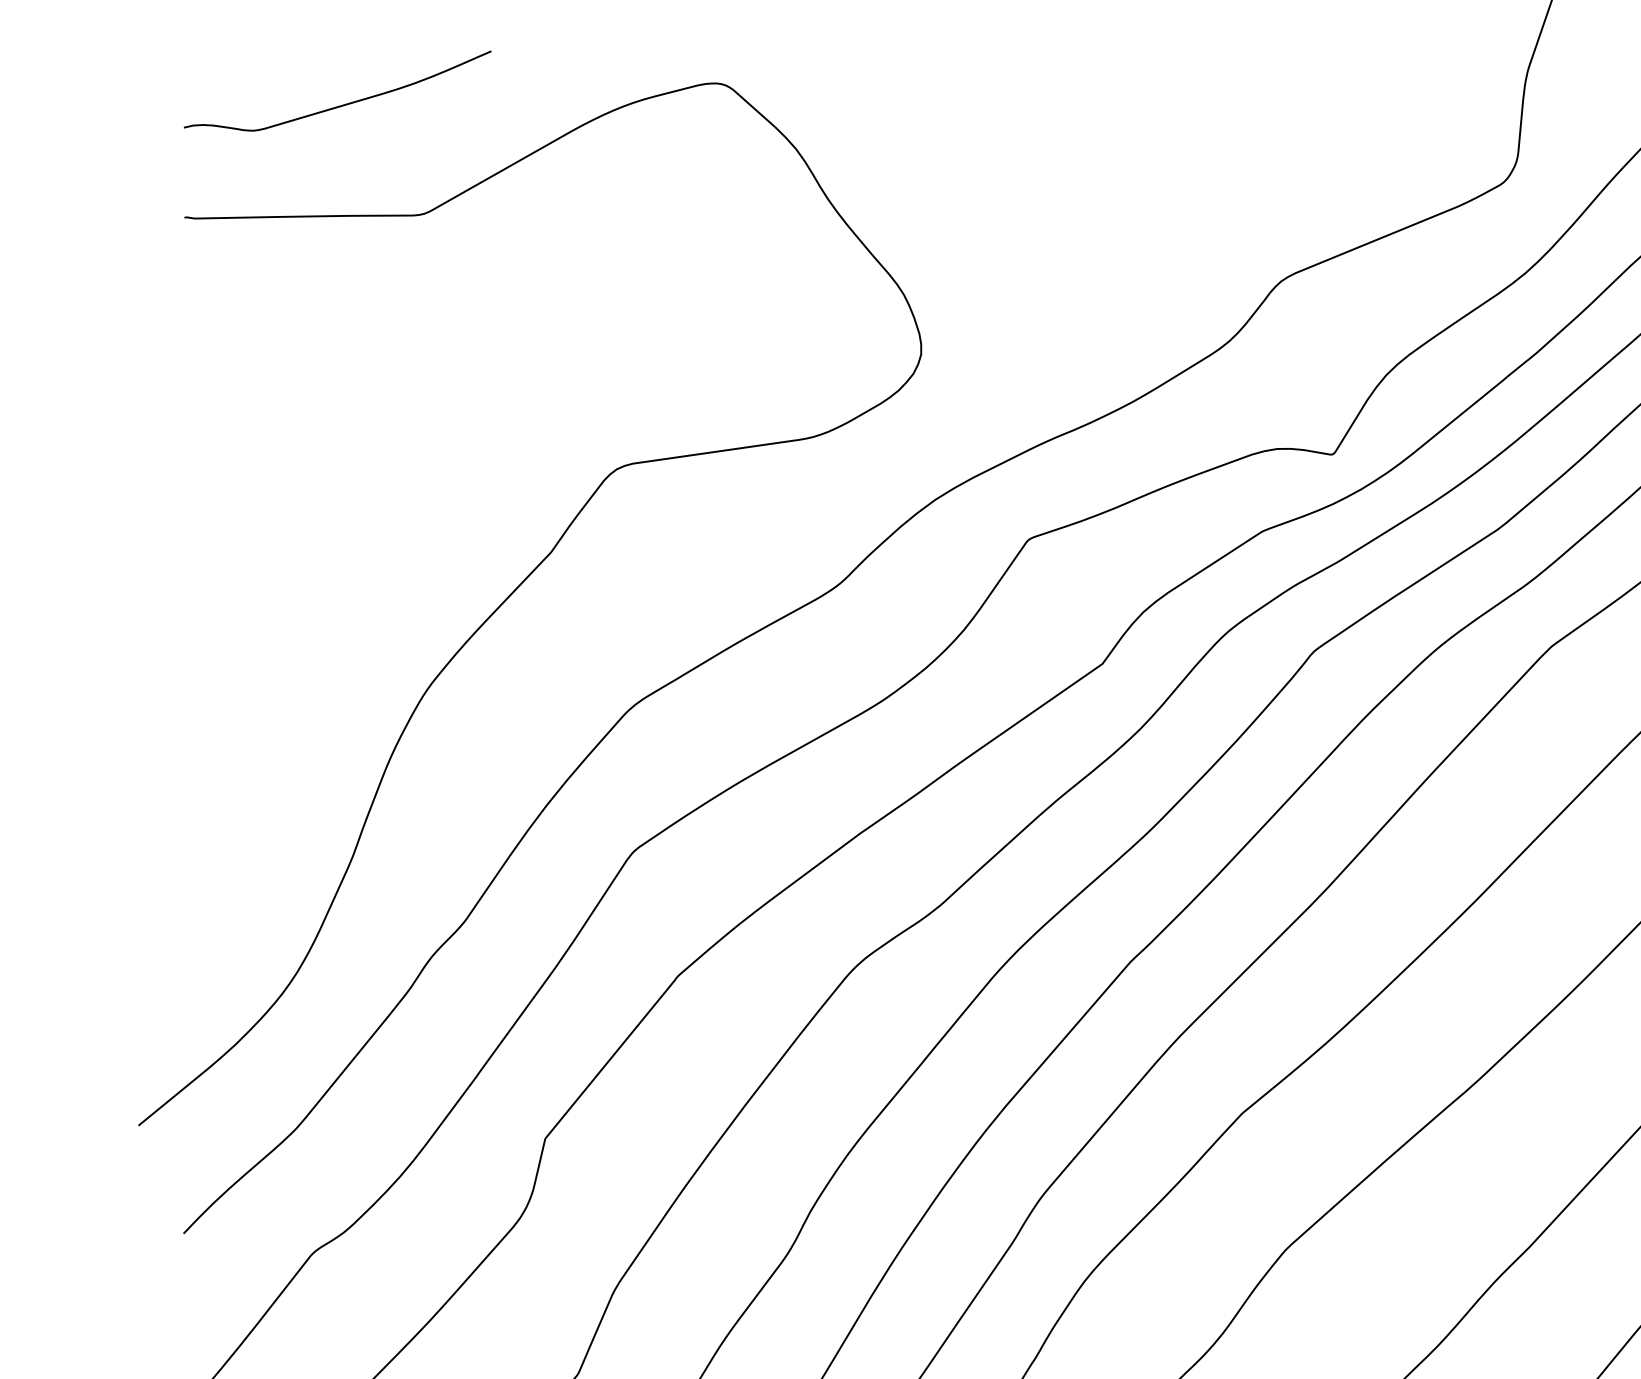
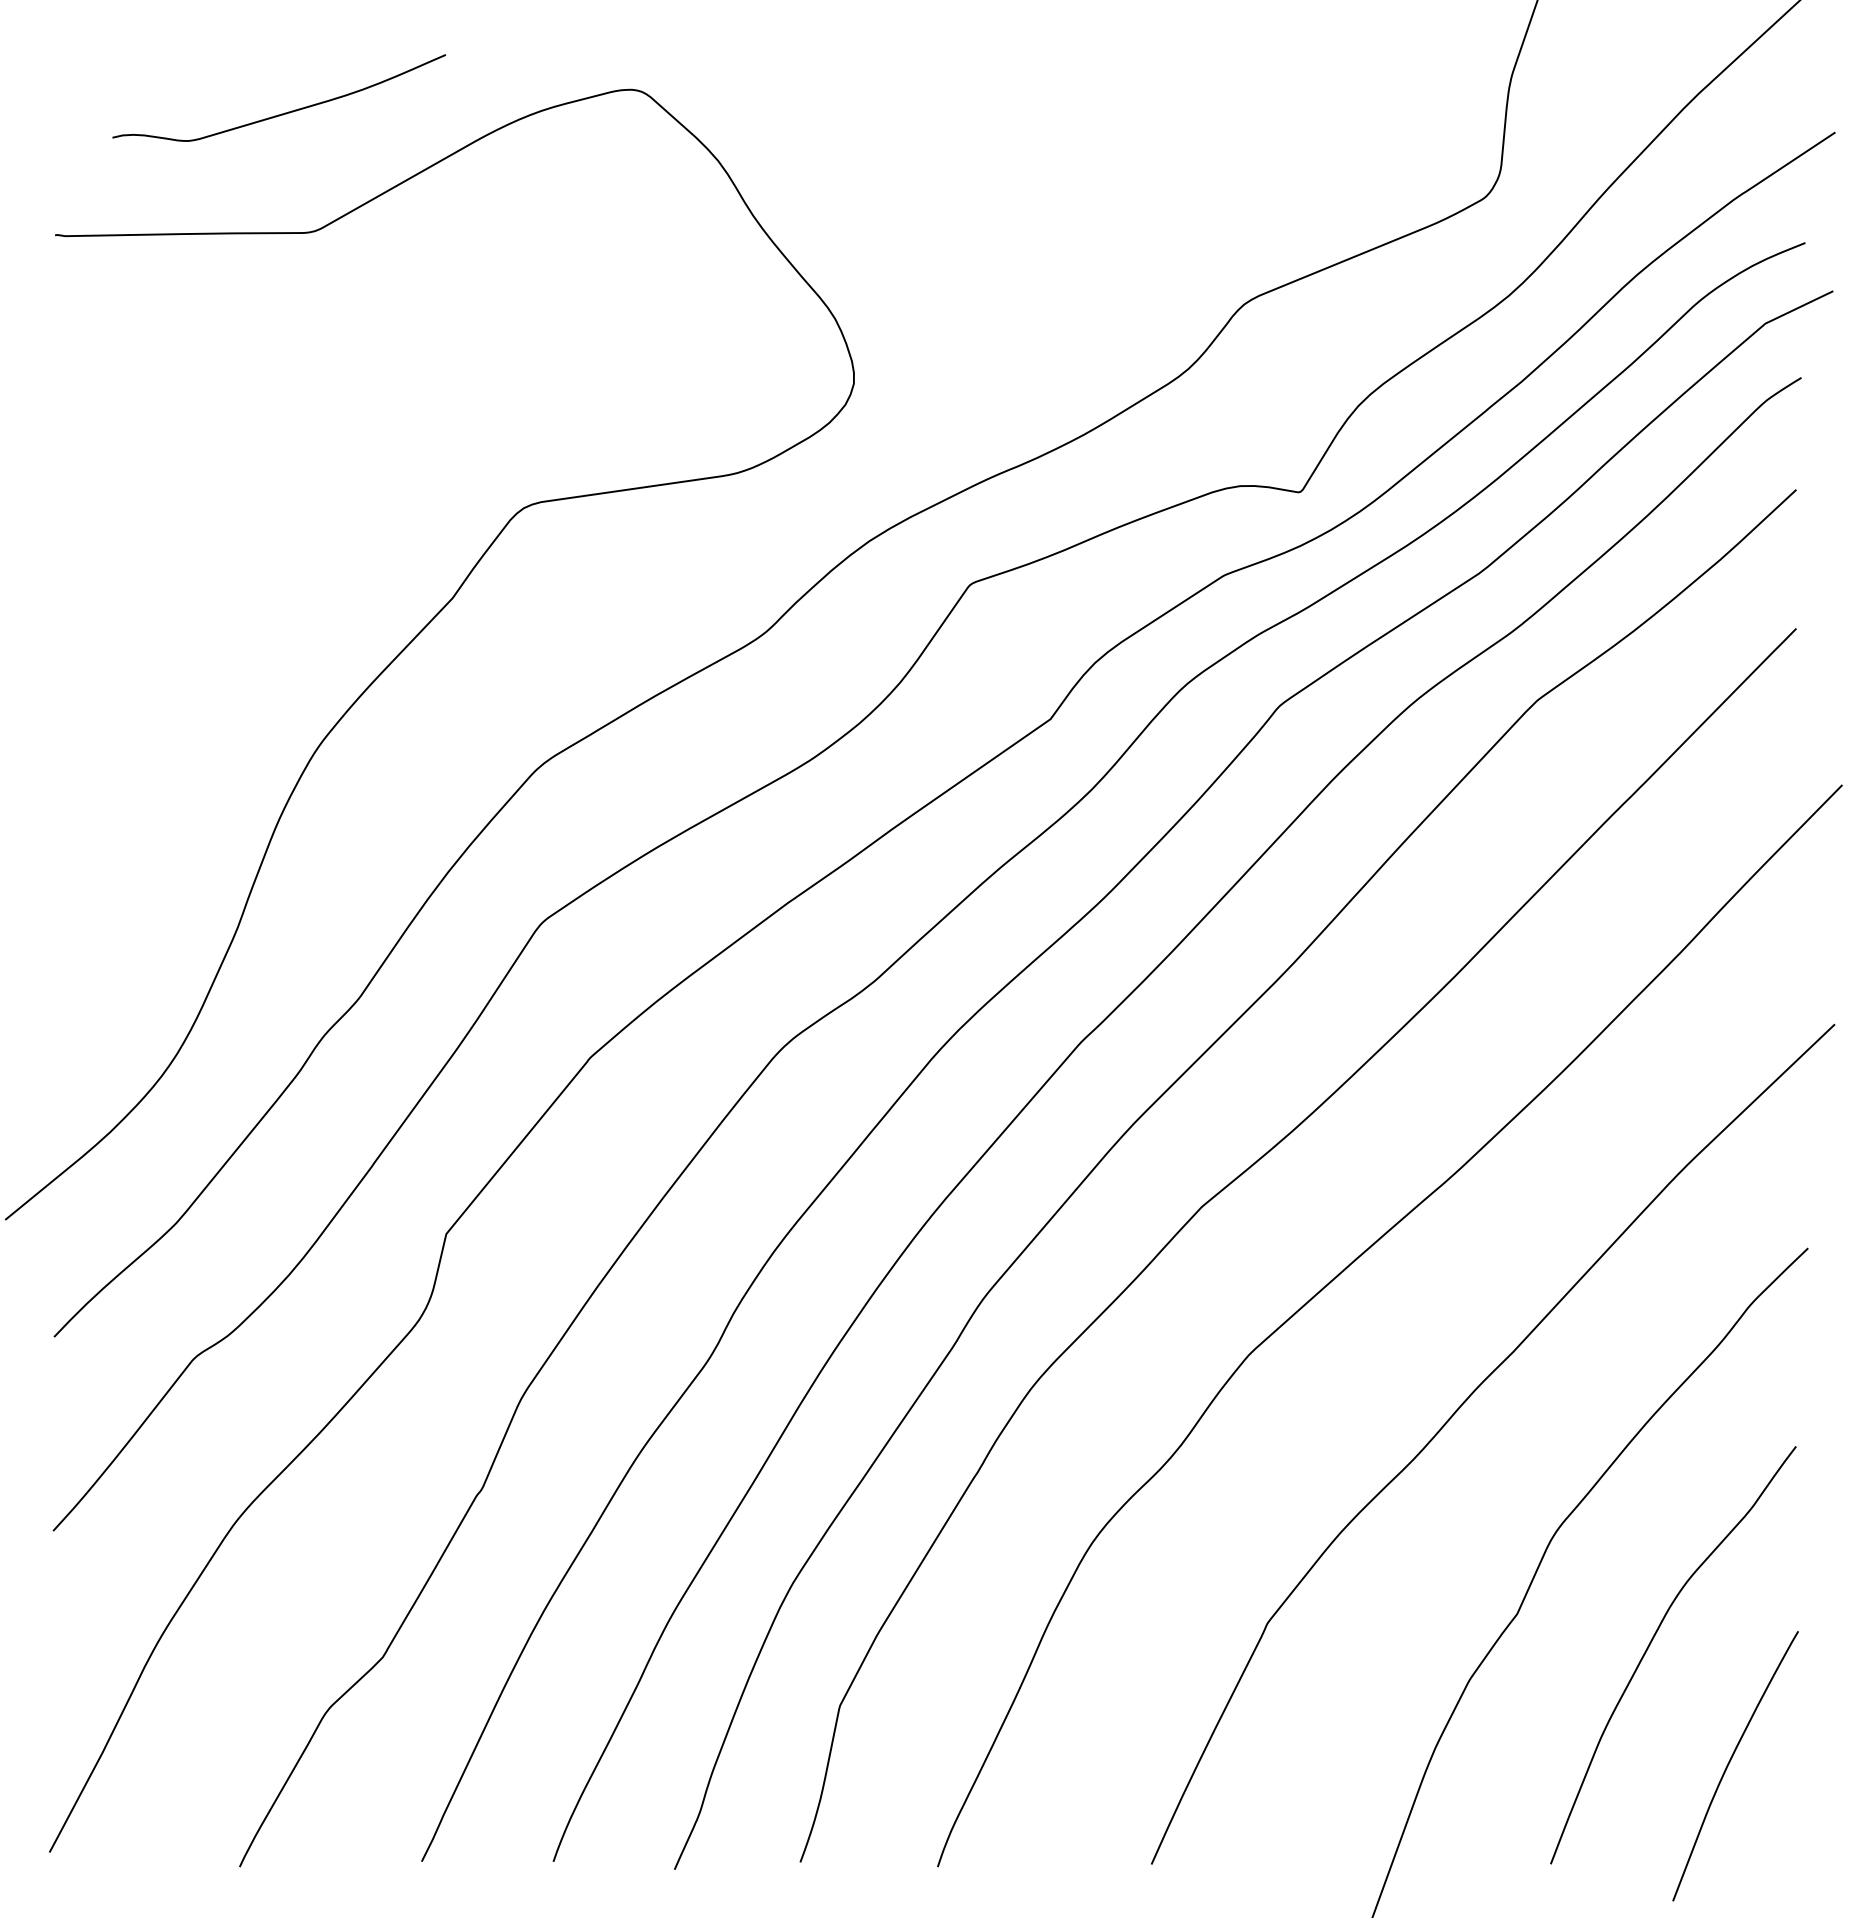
curve: (339, 105) -> (281, 113), moved

